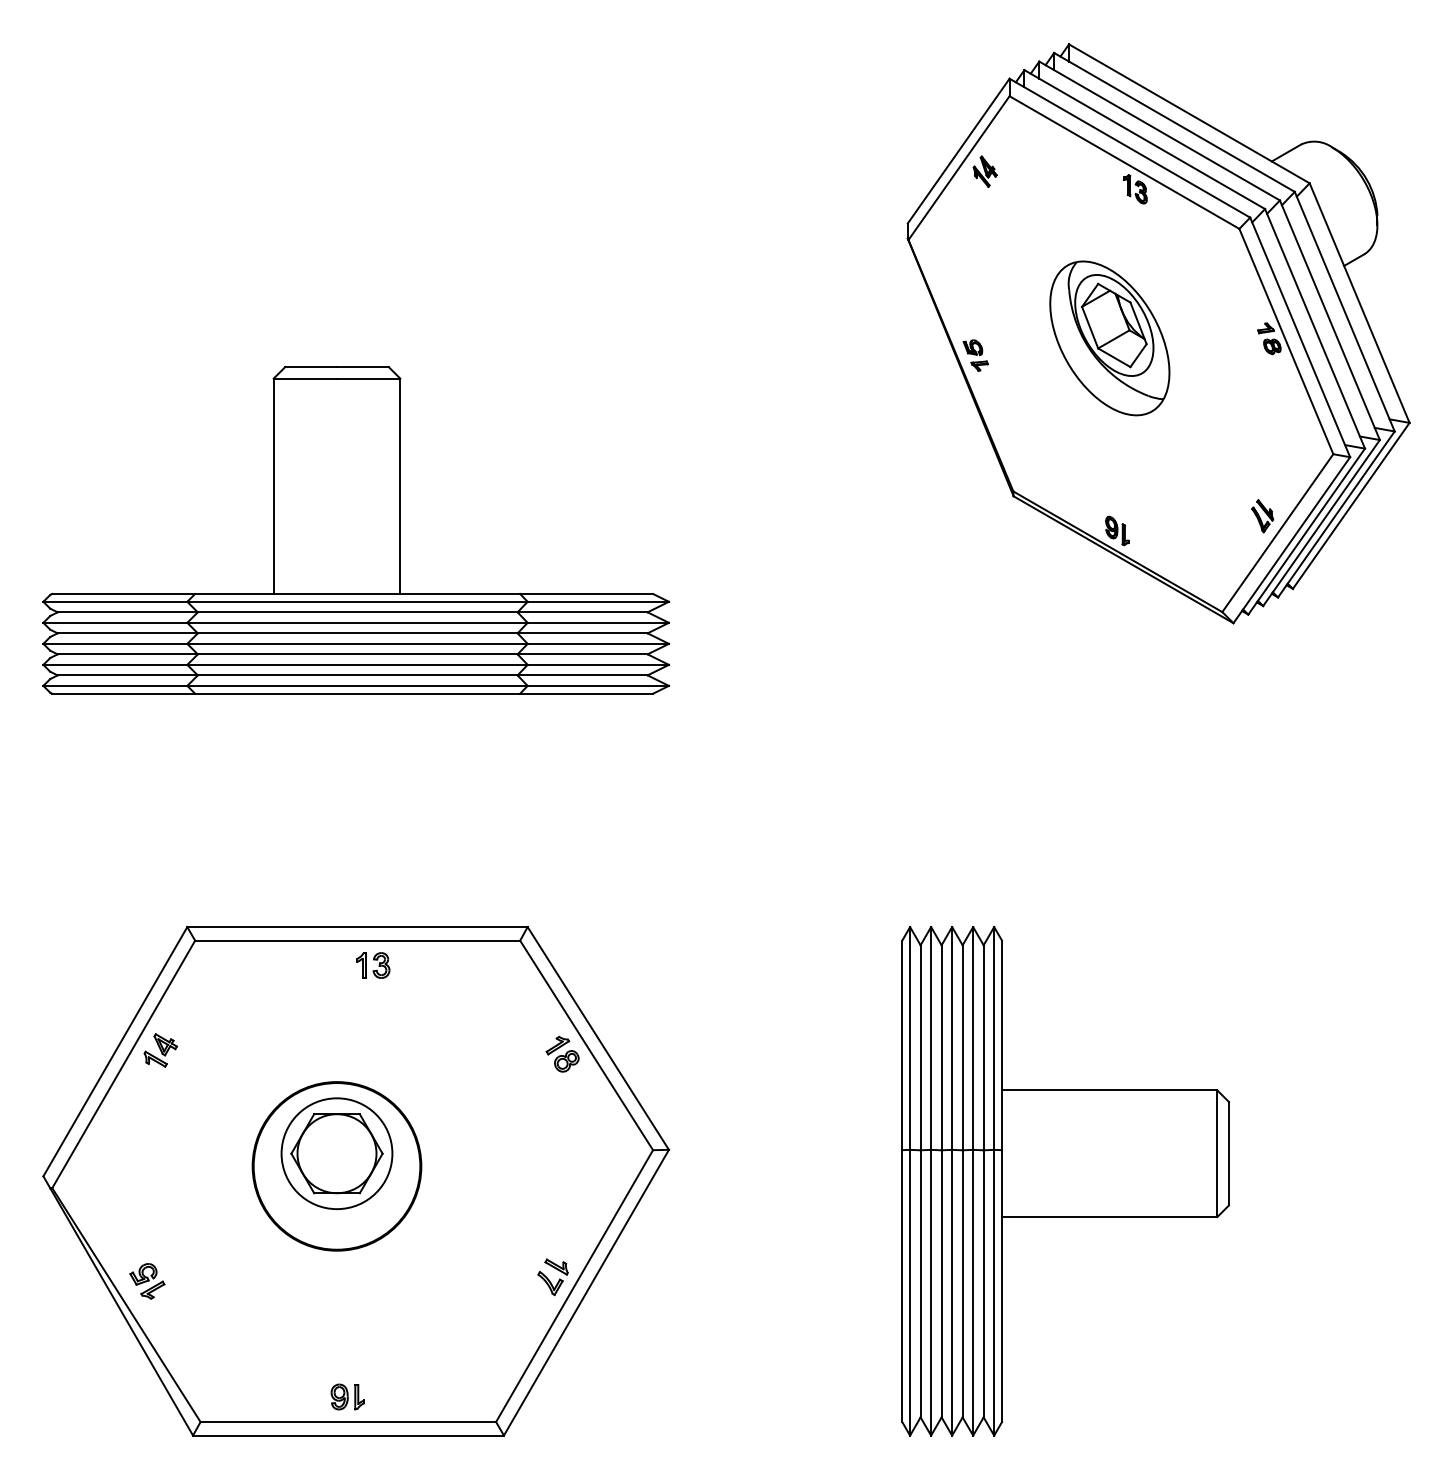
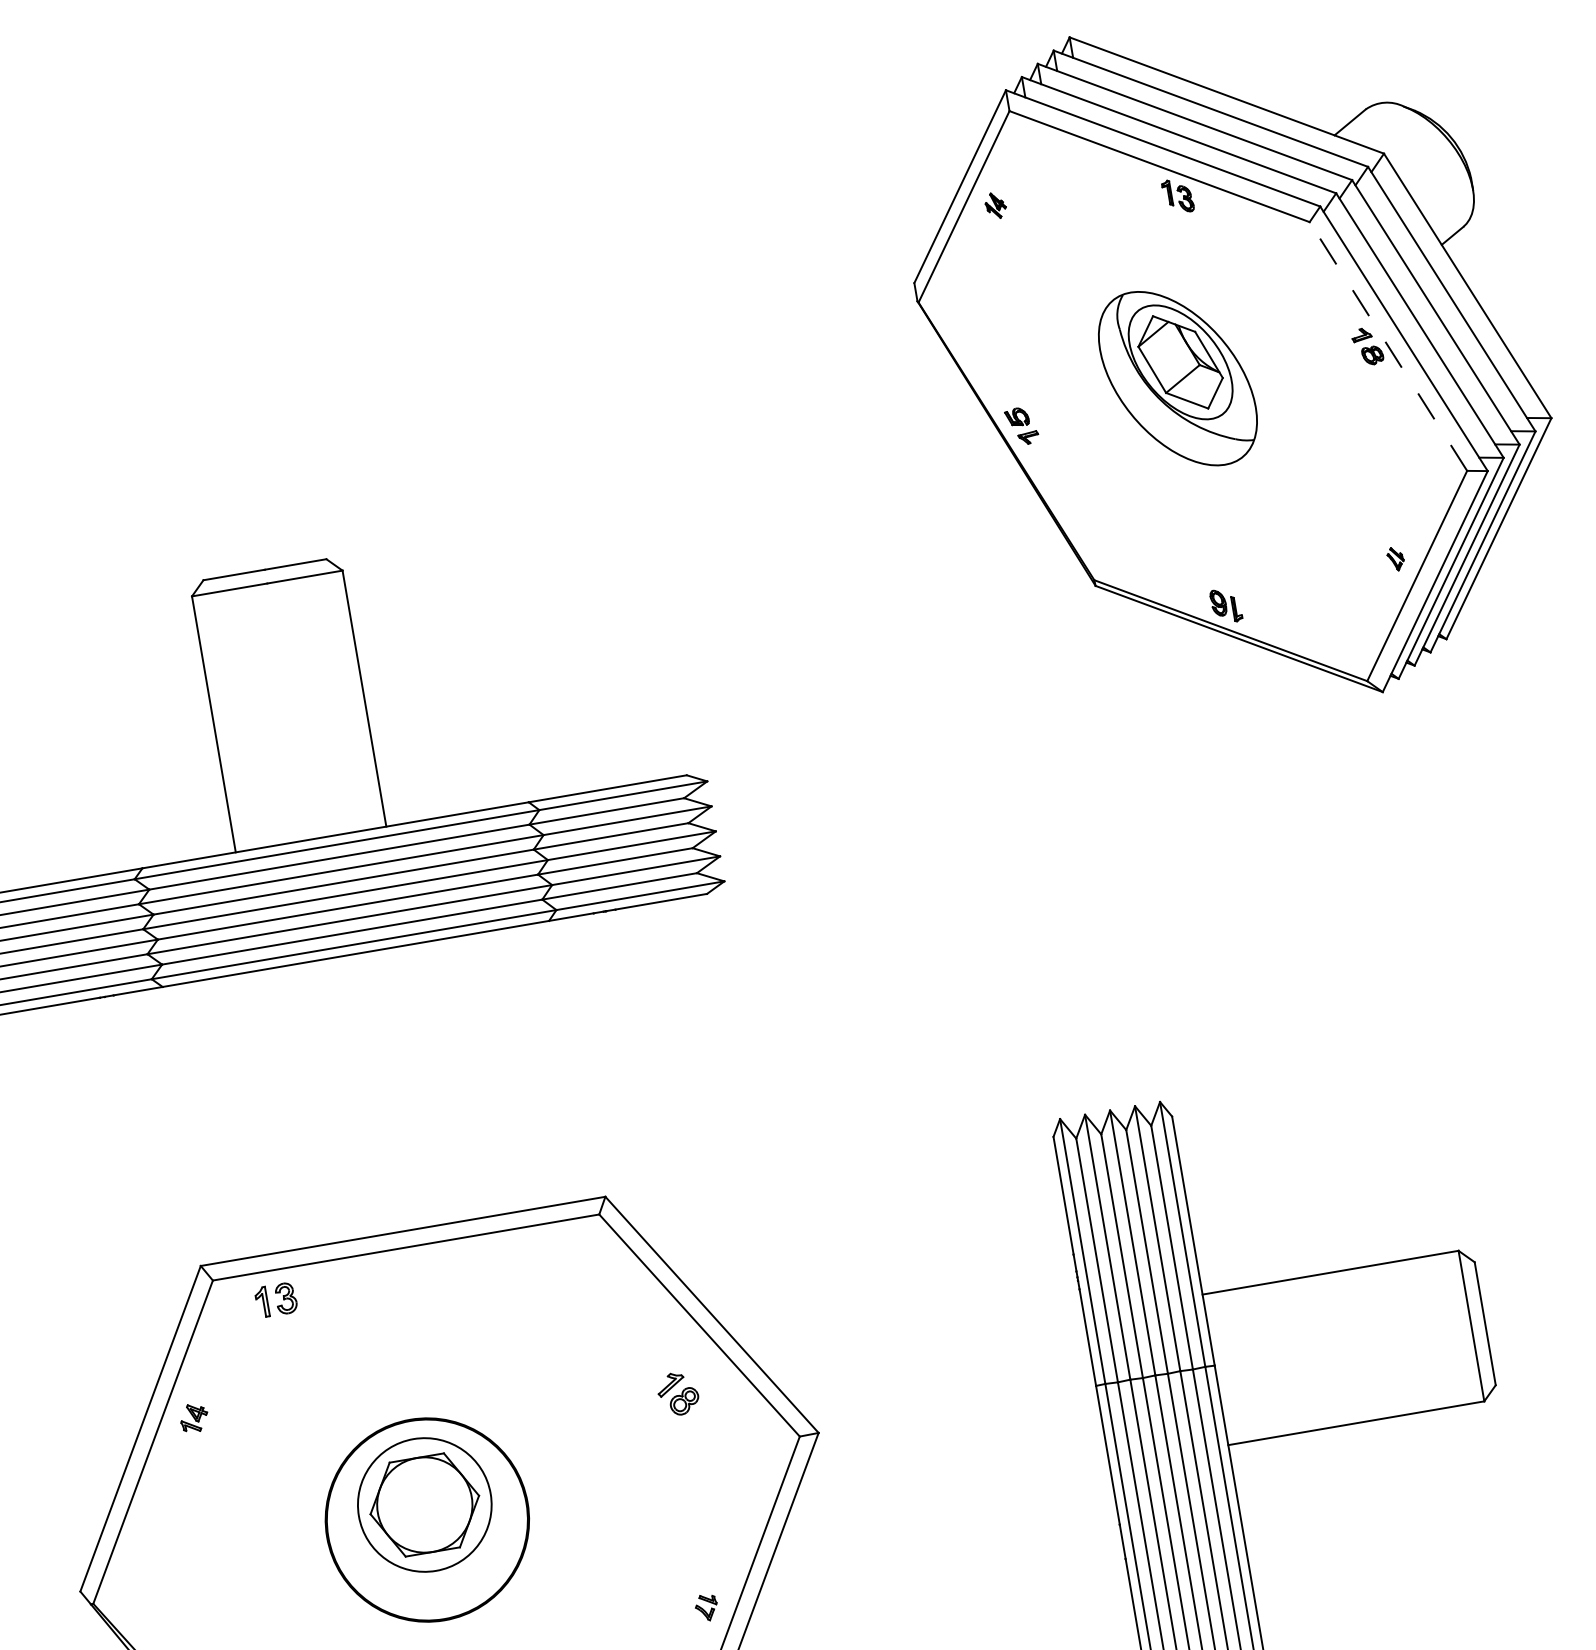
part: (984, 171) -> (994, 205), size x0.7
line: (1286, 341) -> (1388, 346), solid -> dashed
part: (1262, 516) -> (1395, 559), size x0.6
part: (373, 965) -> (276, 1300), moved
part: (160, 1050) -> (193, 1418), size x0.7
part: (562, 1053) -> (677, 1392), moved
part: (552, 1276) -> (705, 1607), size x0.6

